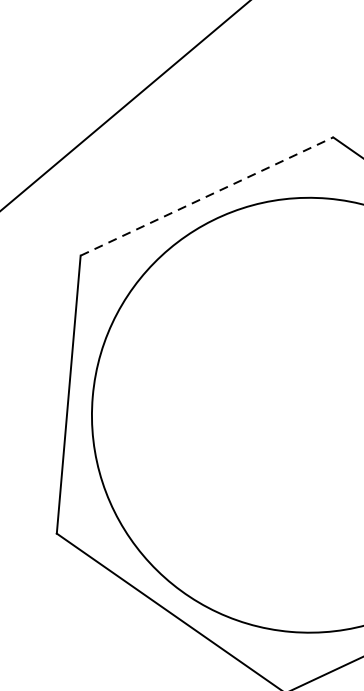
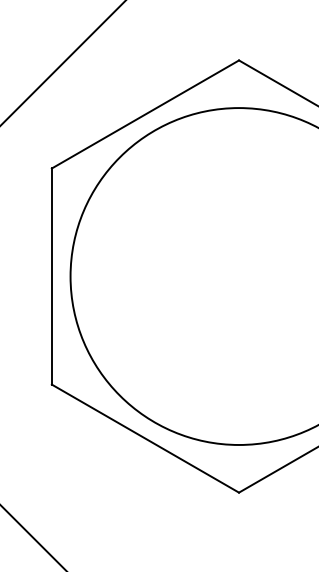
line: (207, 196) -> (145, 114), dashed -> solid

